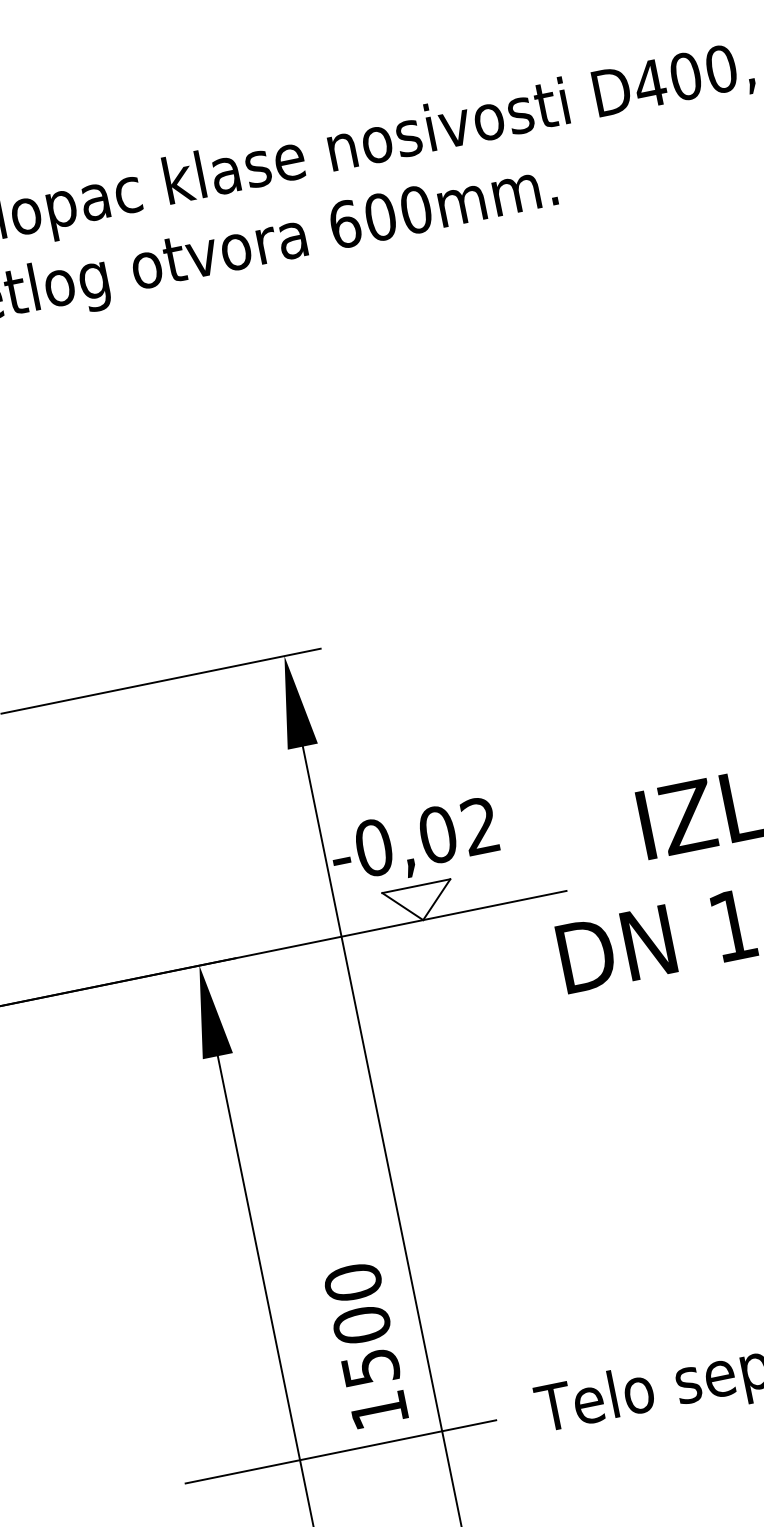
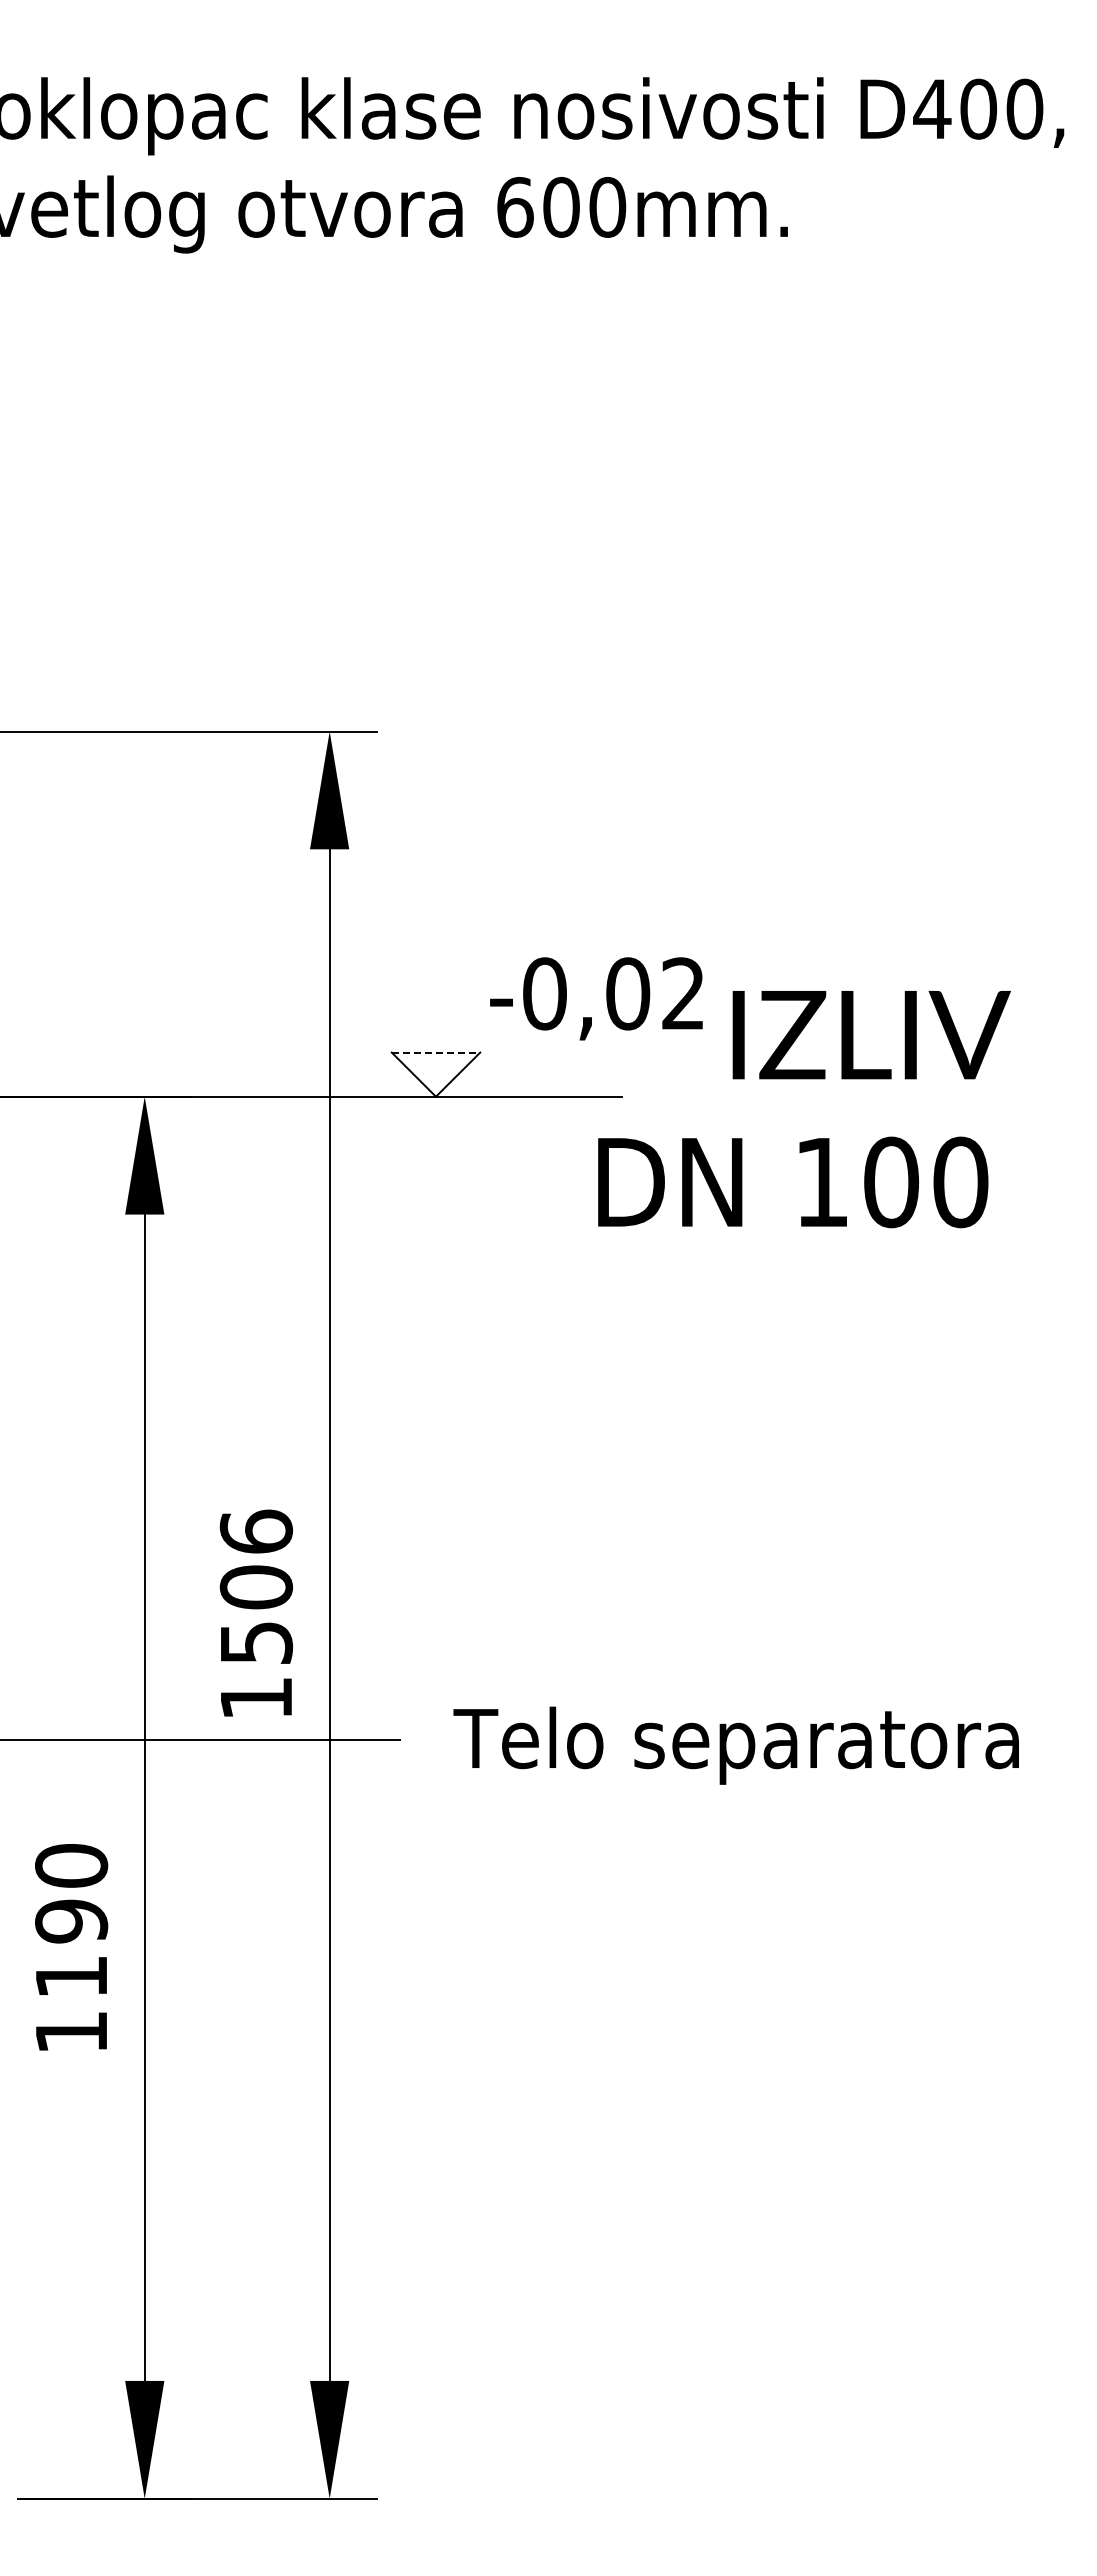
text: (414, 843) -> (596, 998), moved
line: (416, 886) -> (436, 1052), solid -> dashed
text: (352, 1282) -> (255, 1531), 1500 -> 1506

